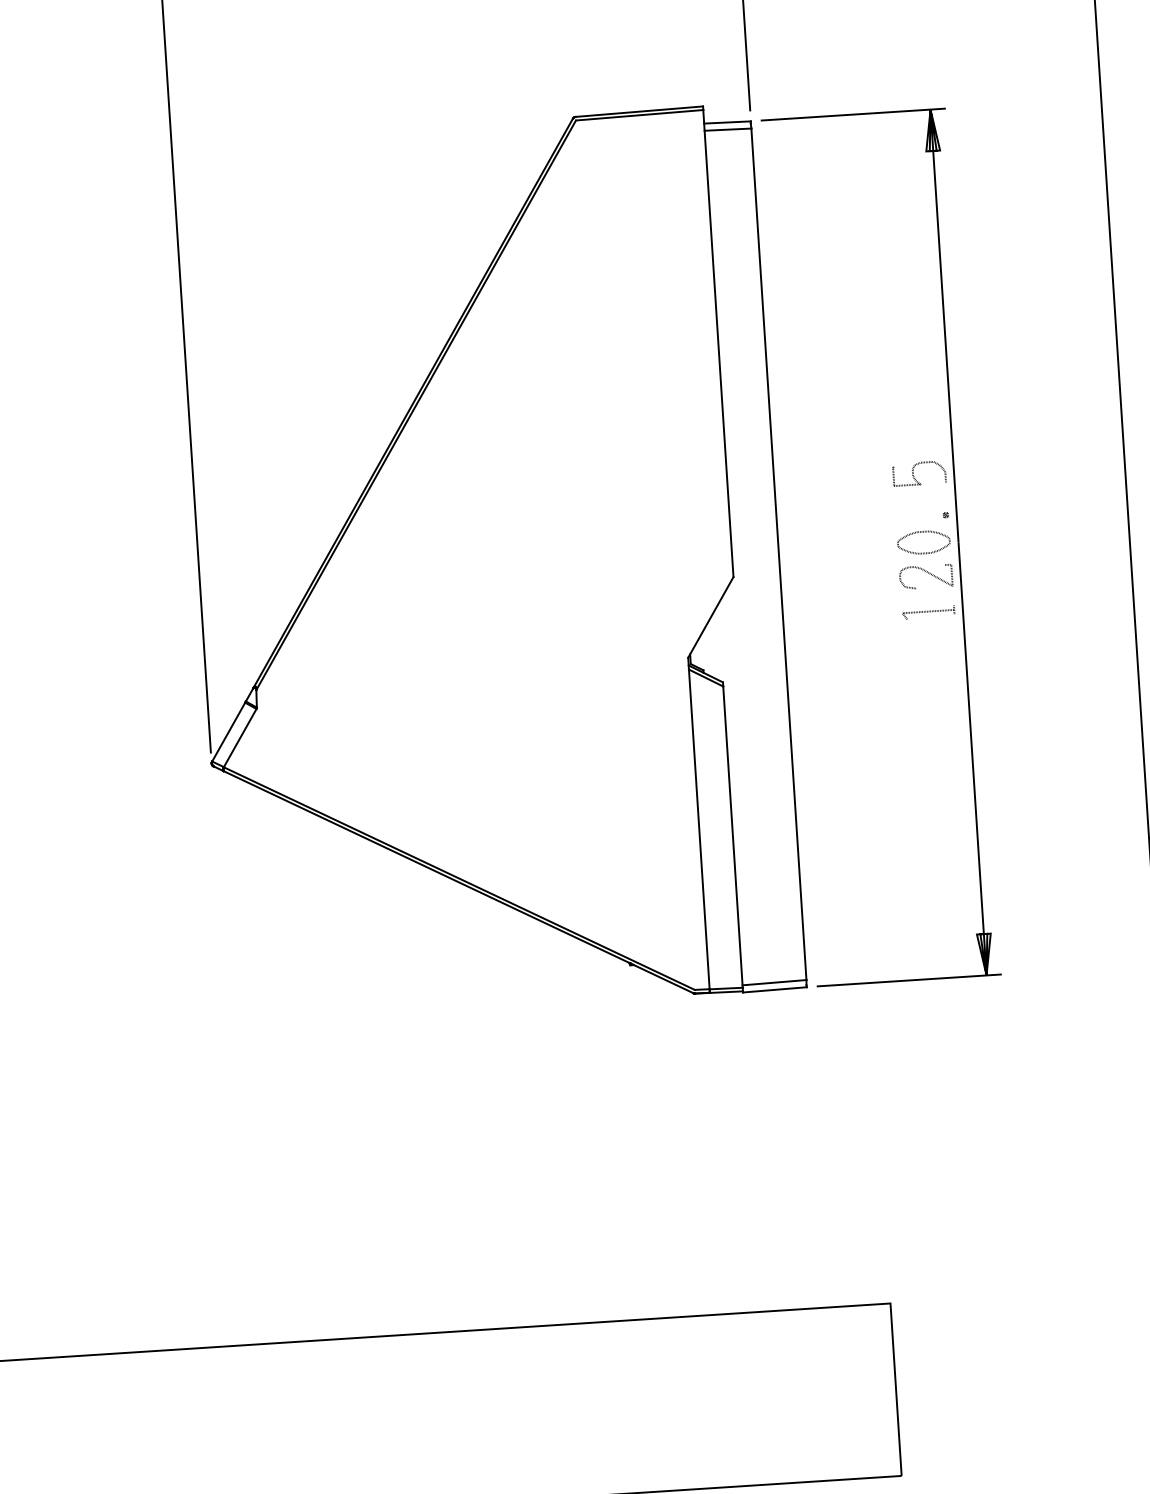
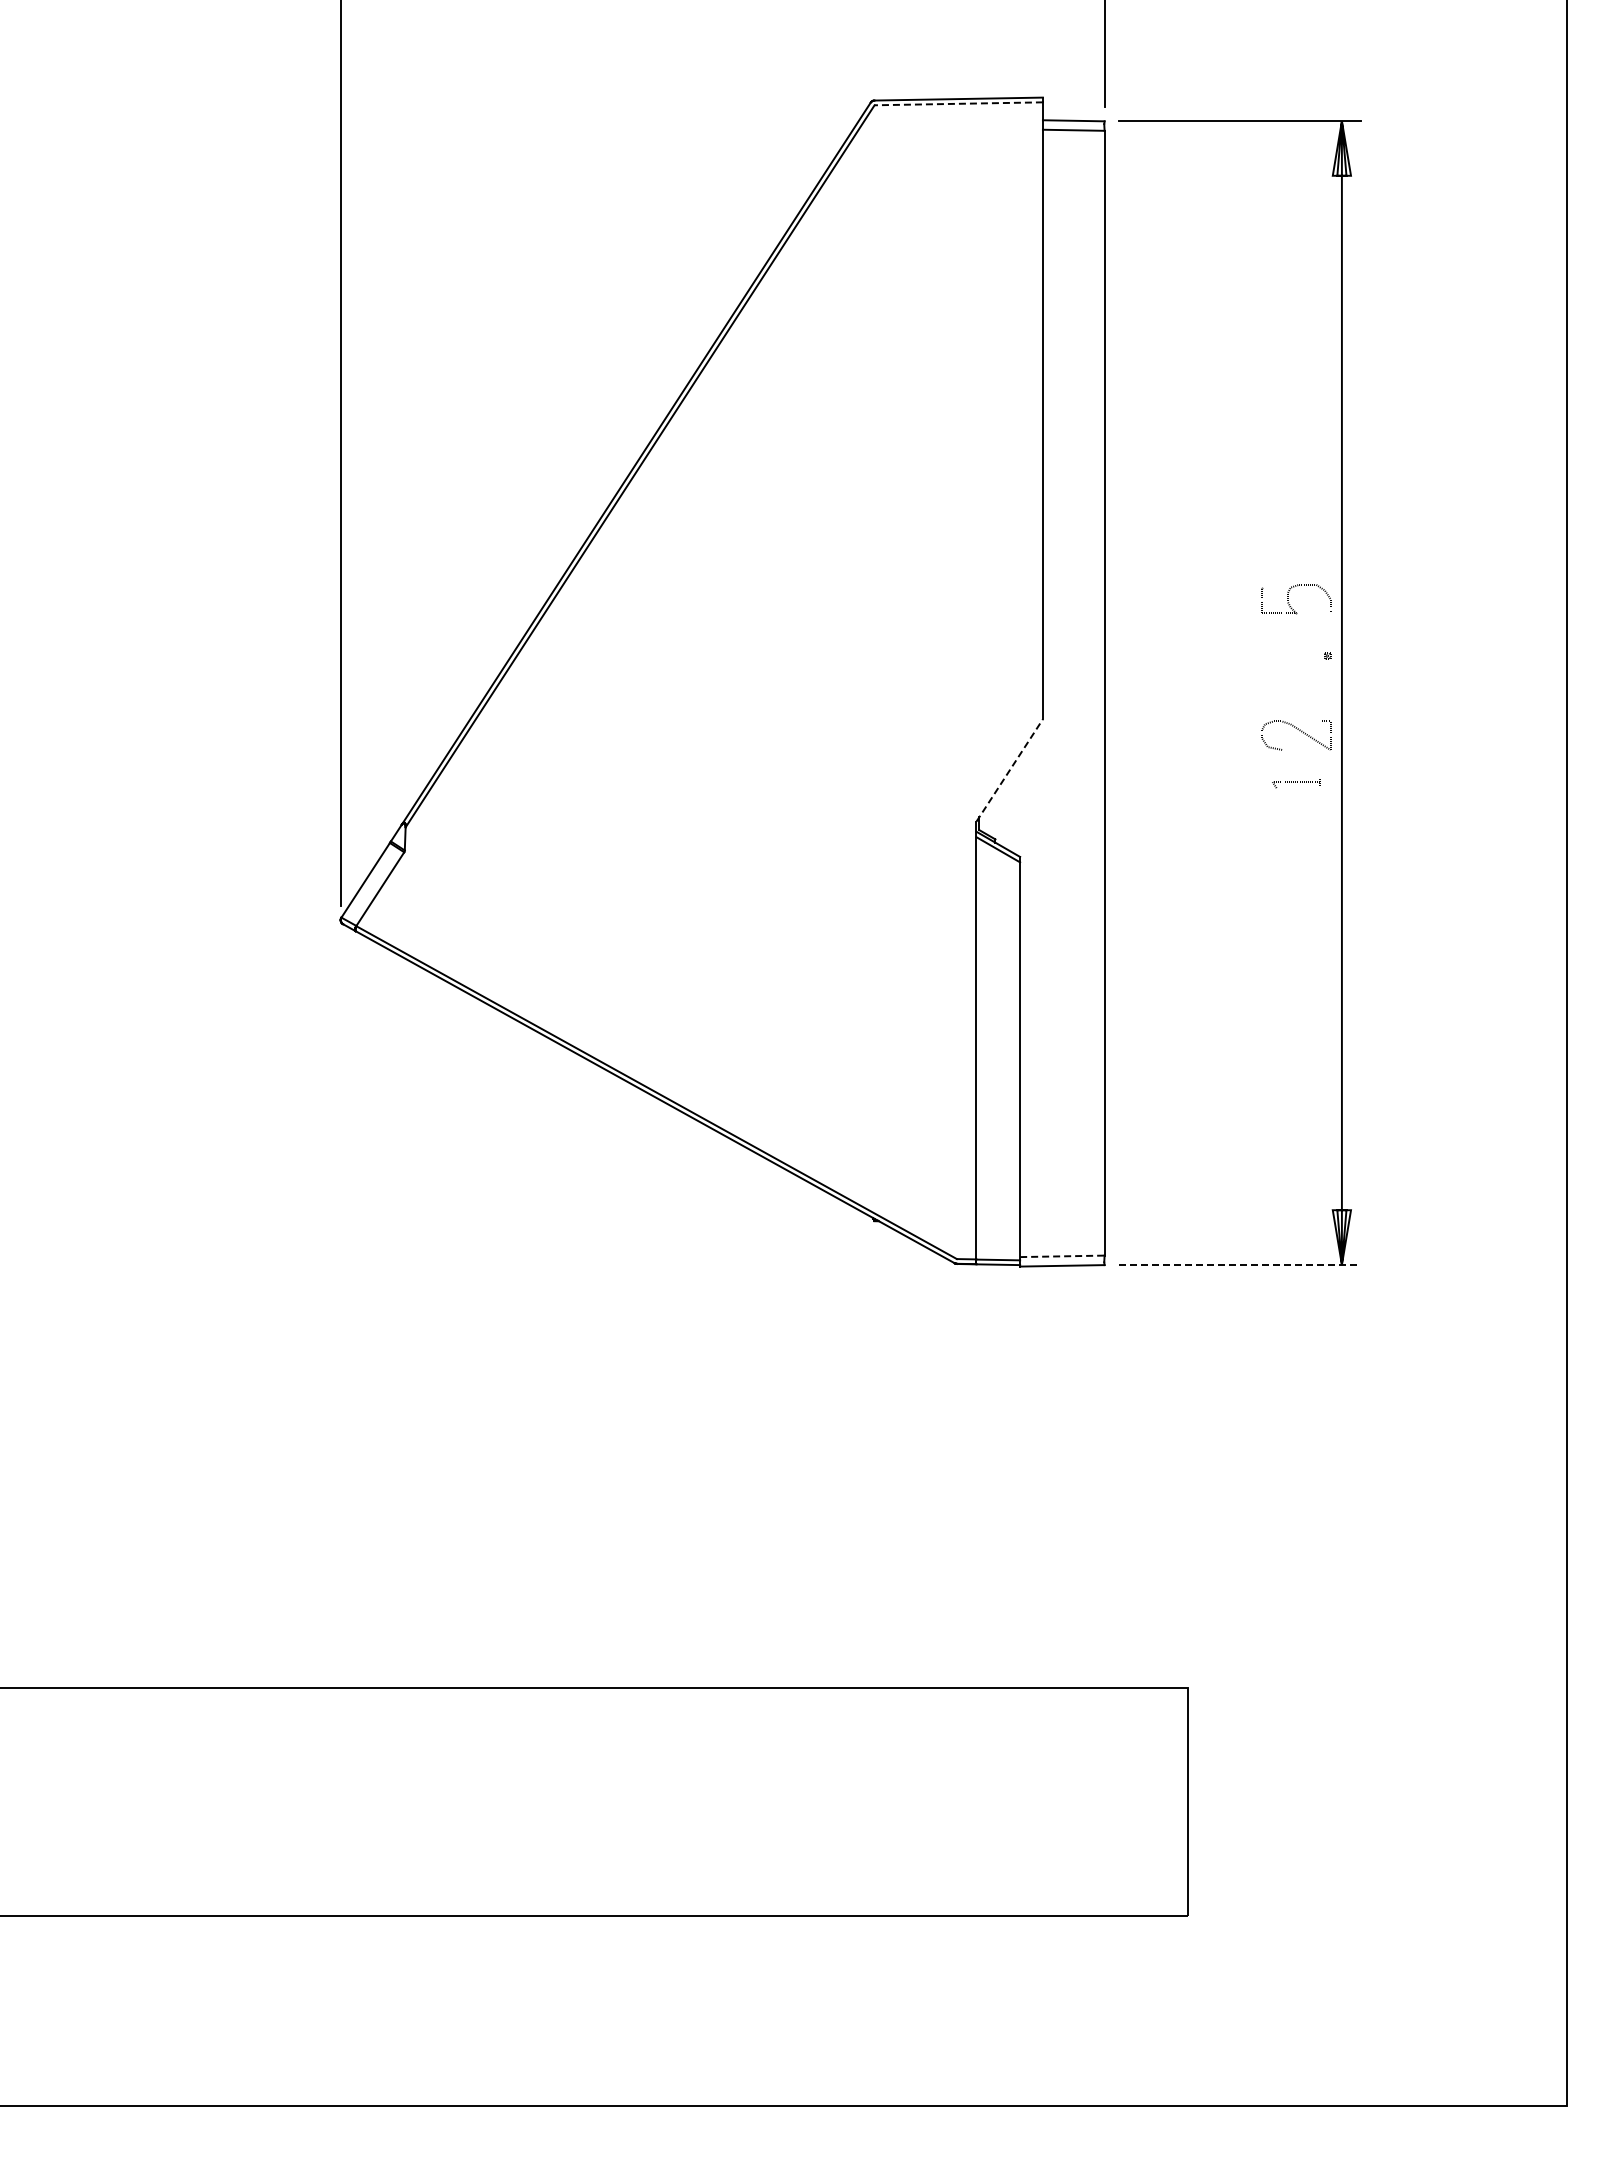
line: (639, 115) -> (958, 103), solid -> dashed
part: (924, 552) -> (1296, 703), removed
part: (928, 613) -> (1296, 783), size x0.7
line: (710, 617) -> (1009, 770), solid -> dashed
line: (909, 980) -> (1240, 1264), solid -> dashed
line: (774, 982) -> (1062, 1256), solid -> dashed

